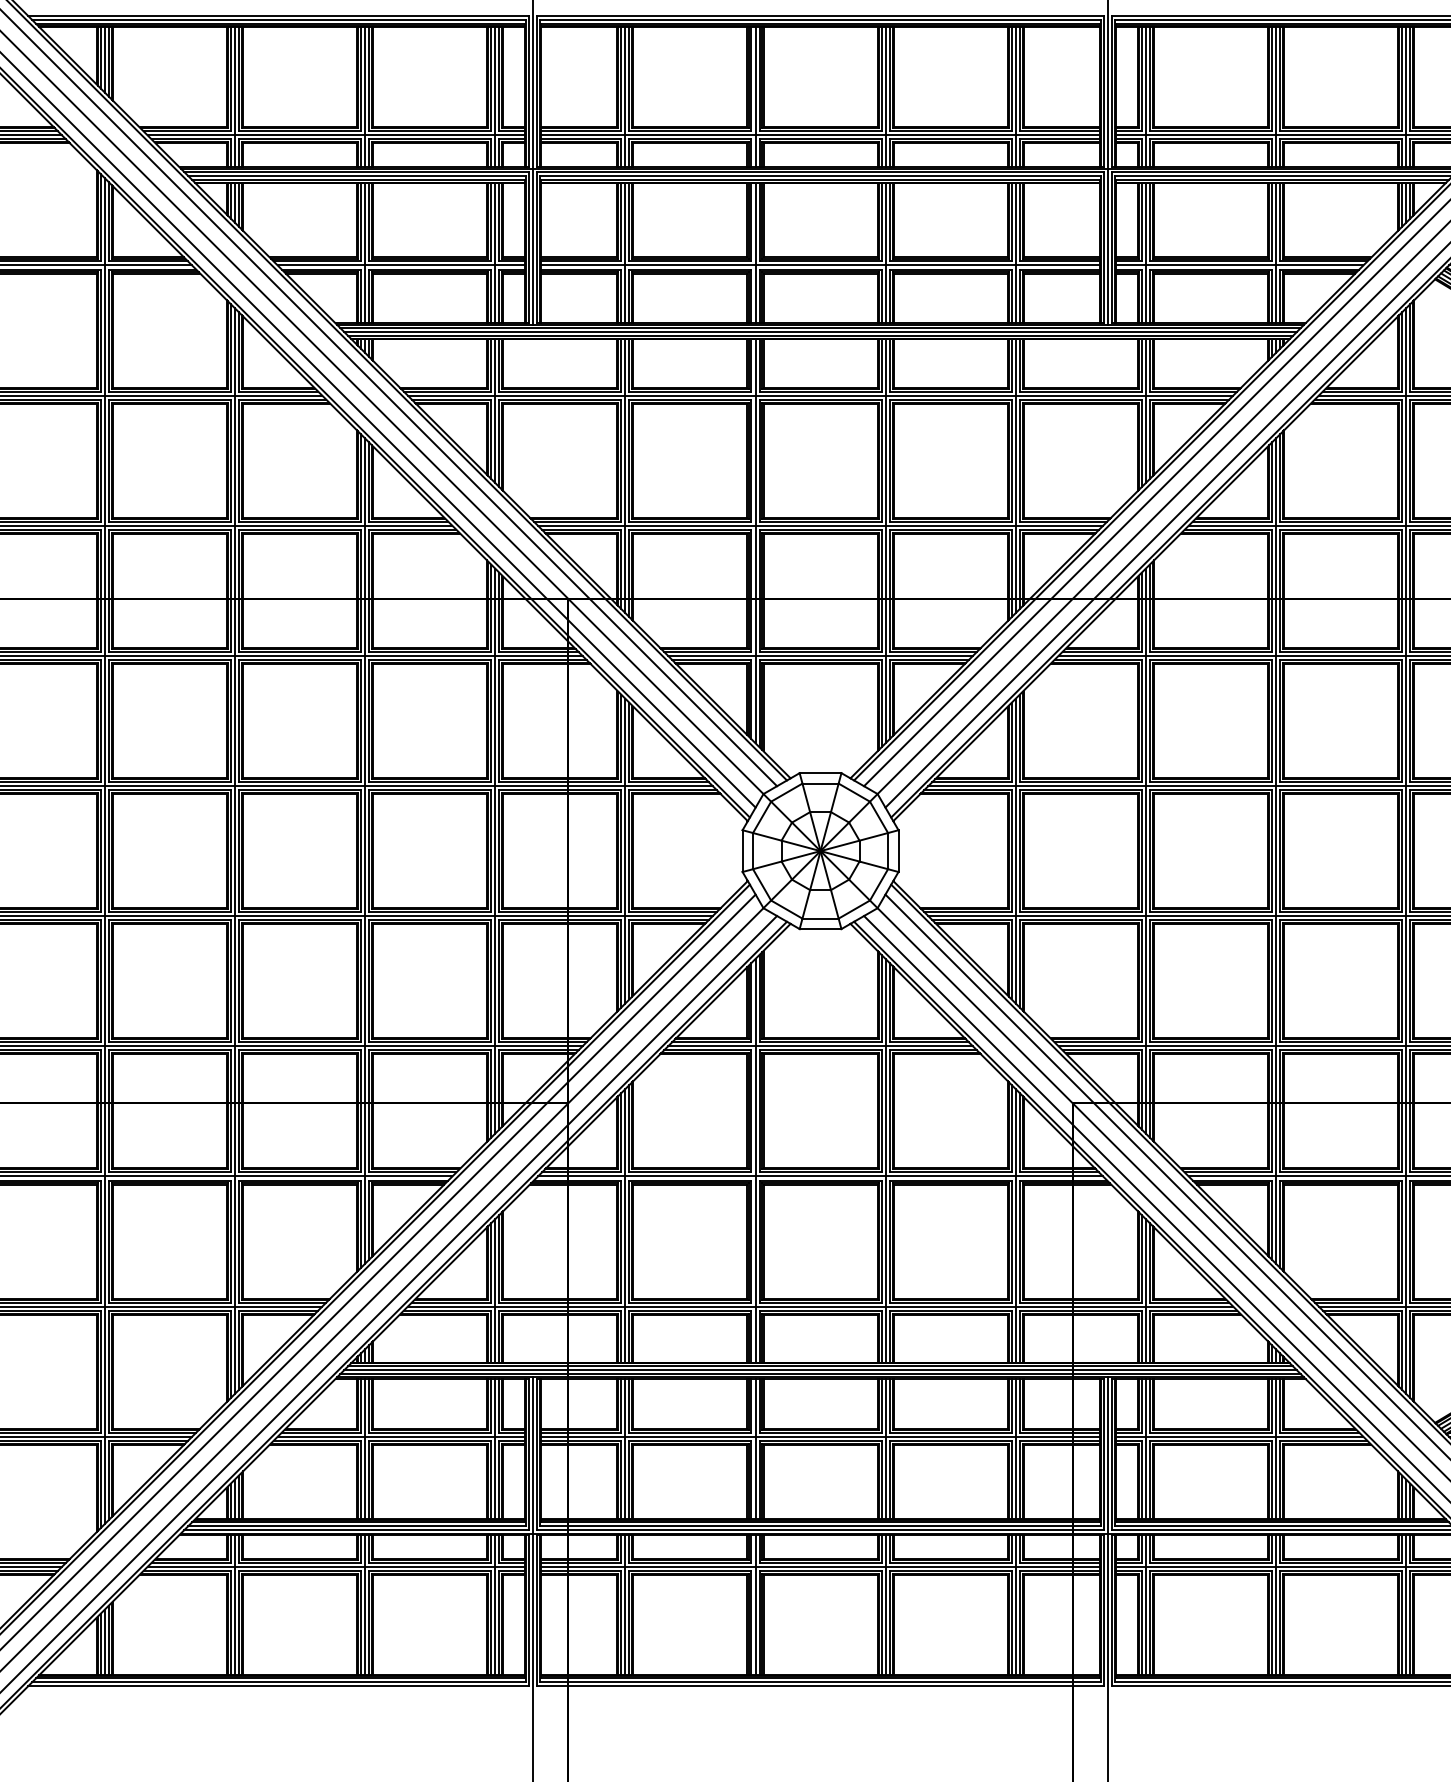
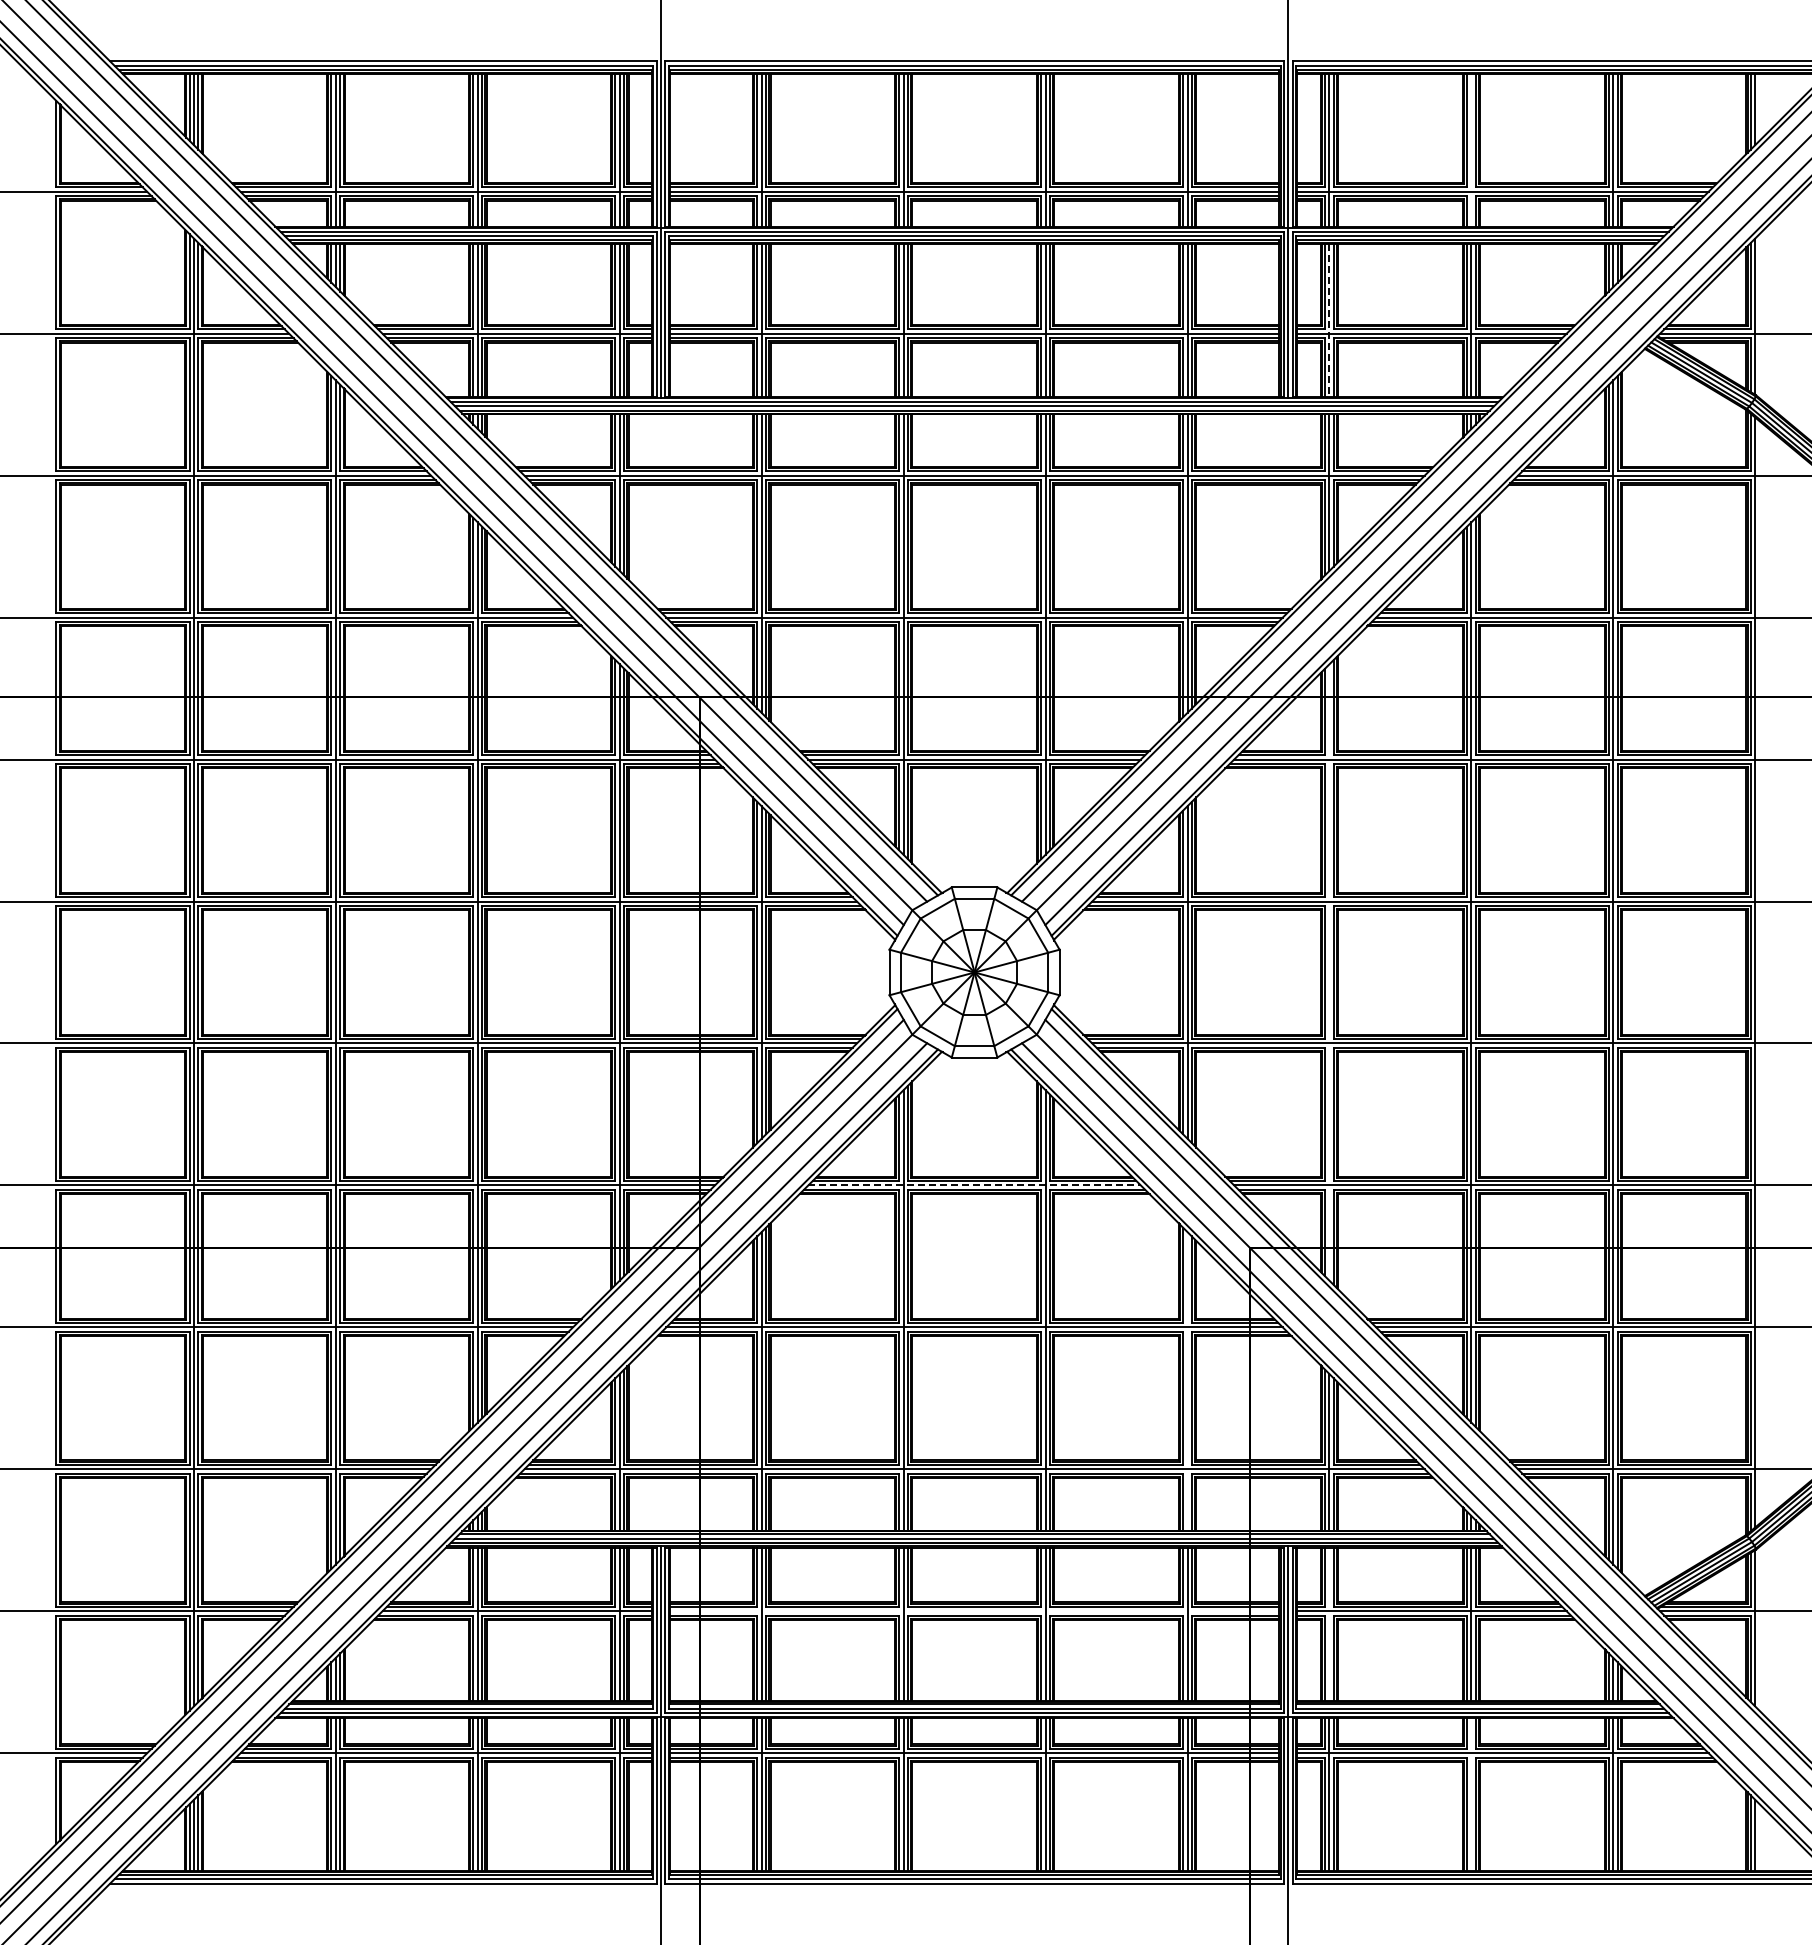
line: (1276, 96) -> (1471, 149), removed
line: (1145, 254) -> (1329, 321), solid -> dashed
line: (1145, 851) -> (1329, 972), removed
line: (821, 1046) -> (975, 1185), solid -> dashed
line: (1015, 1226) -> (1187, 1381), removed
line: (820, 1437) -> (974, 1611), removed
line: (1145, 1448) -> (1329, 1624), removed
line: (1276, 1604) -> (1471, 1794), removed

